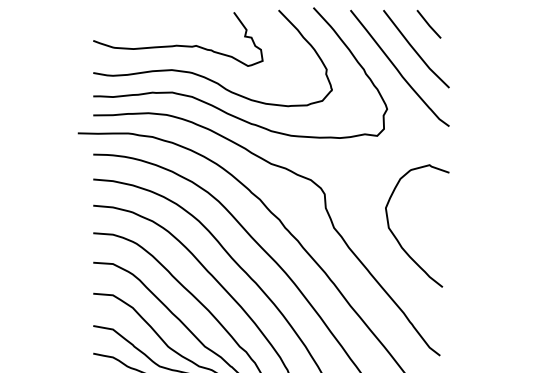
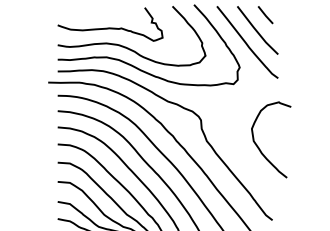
curve: (398, 238) -> (259, 147), moved

